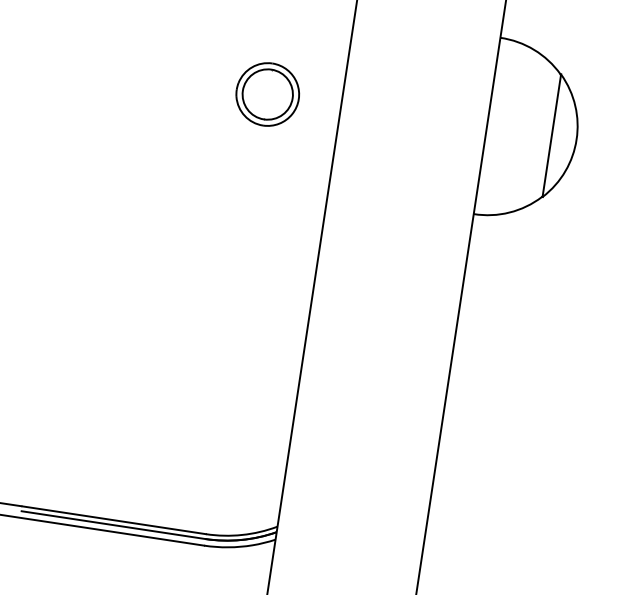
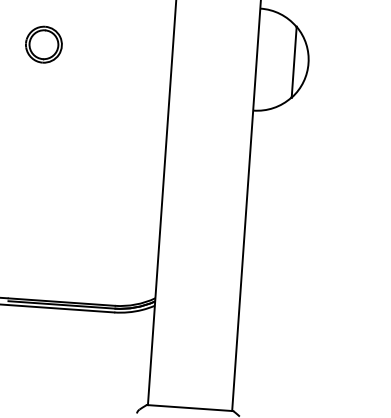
part: (267, 94) -> (43, 44), moved

